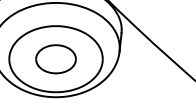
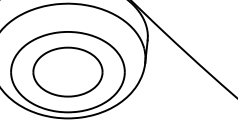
part: (55, 59) -> (67, 72), size x1.43

